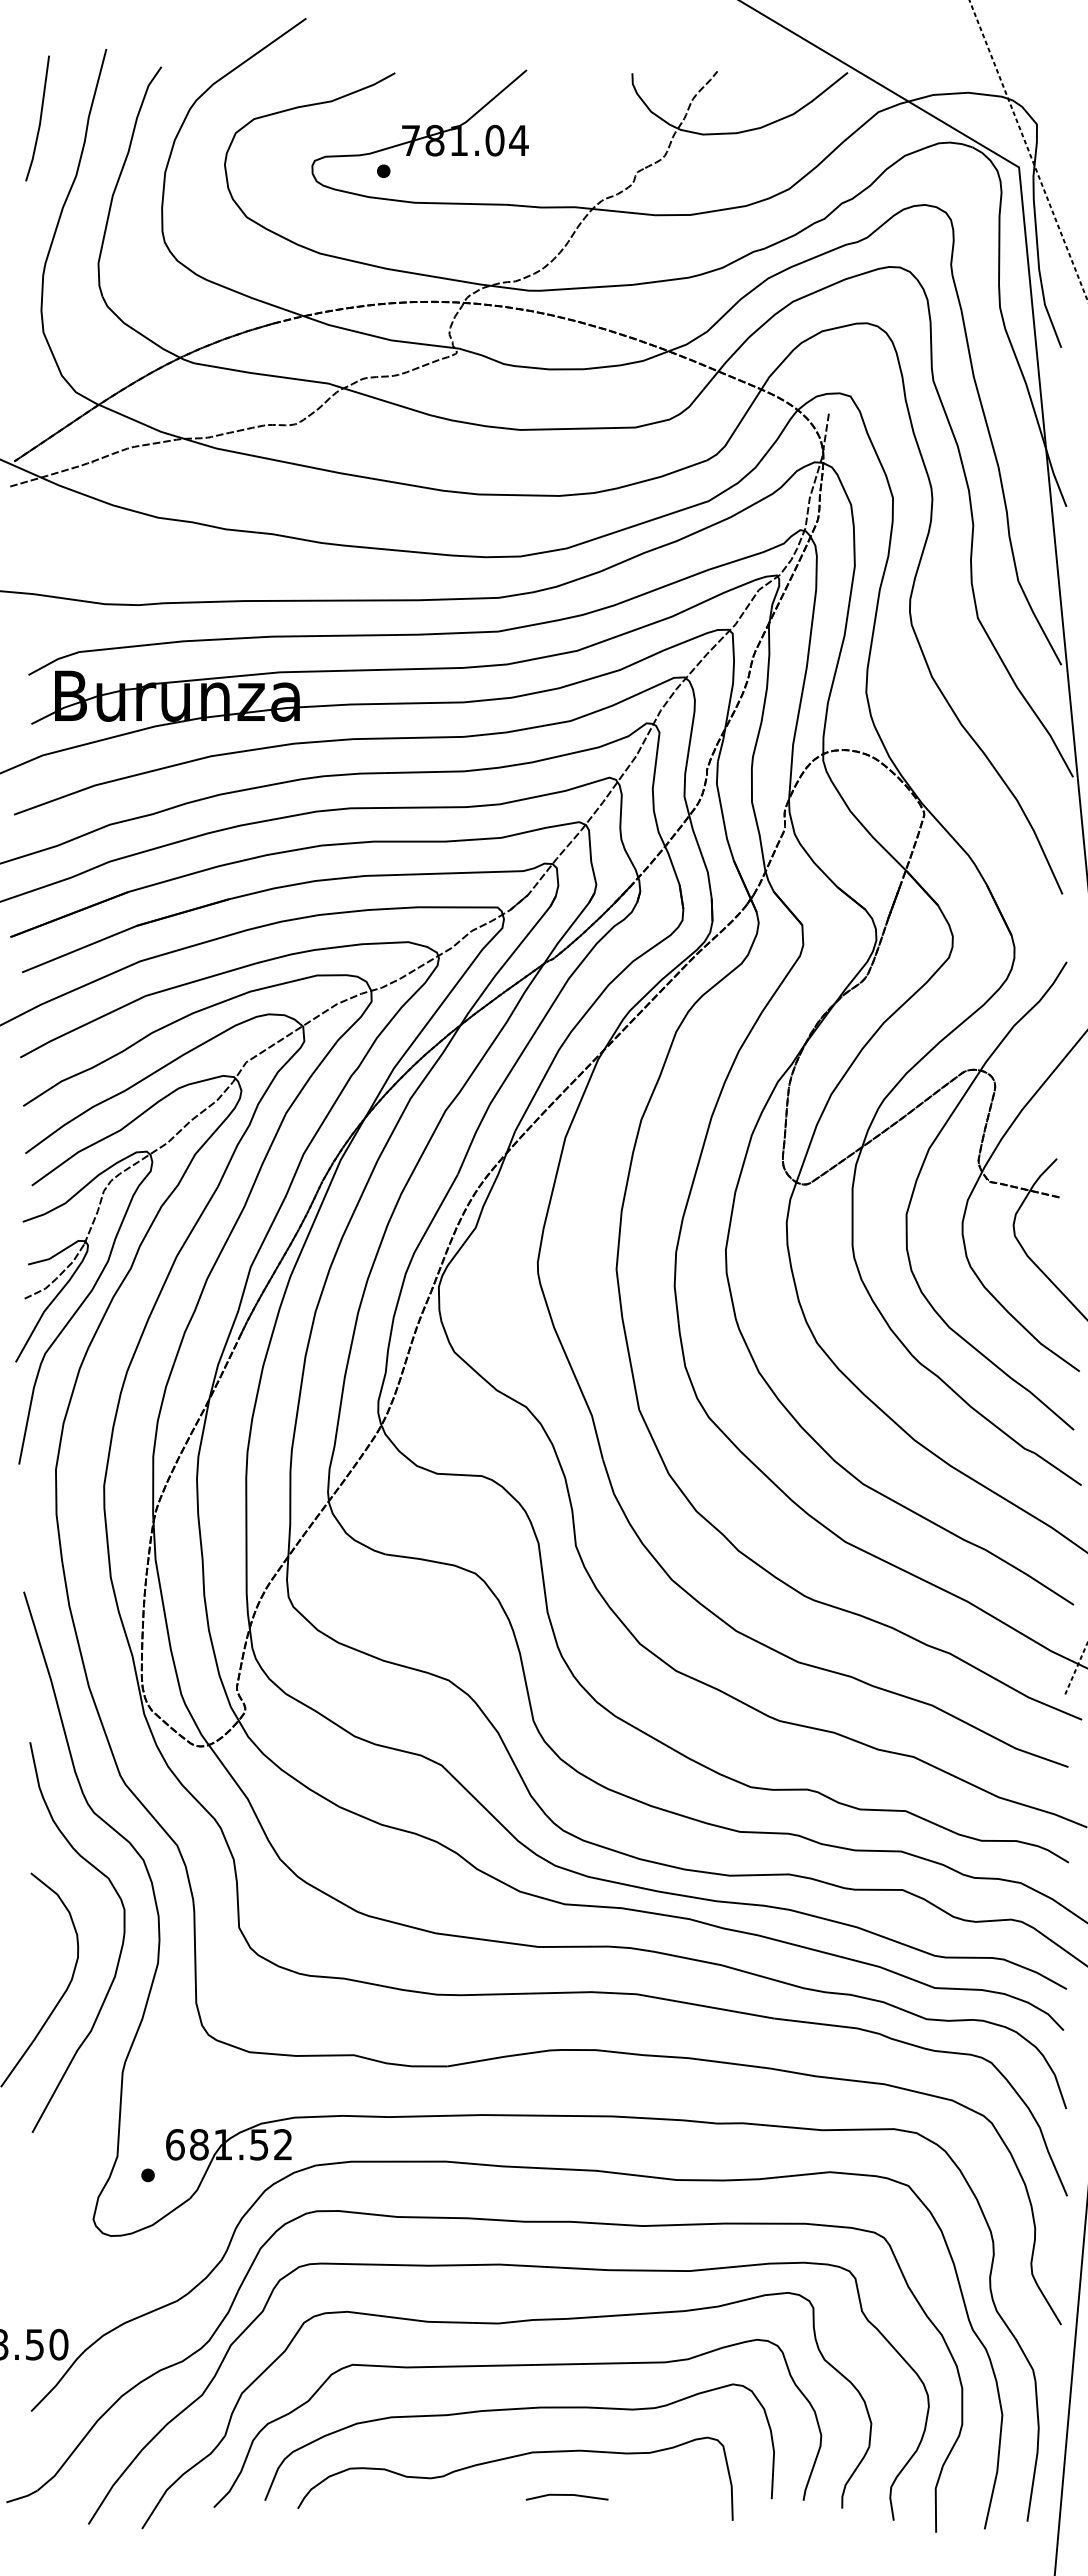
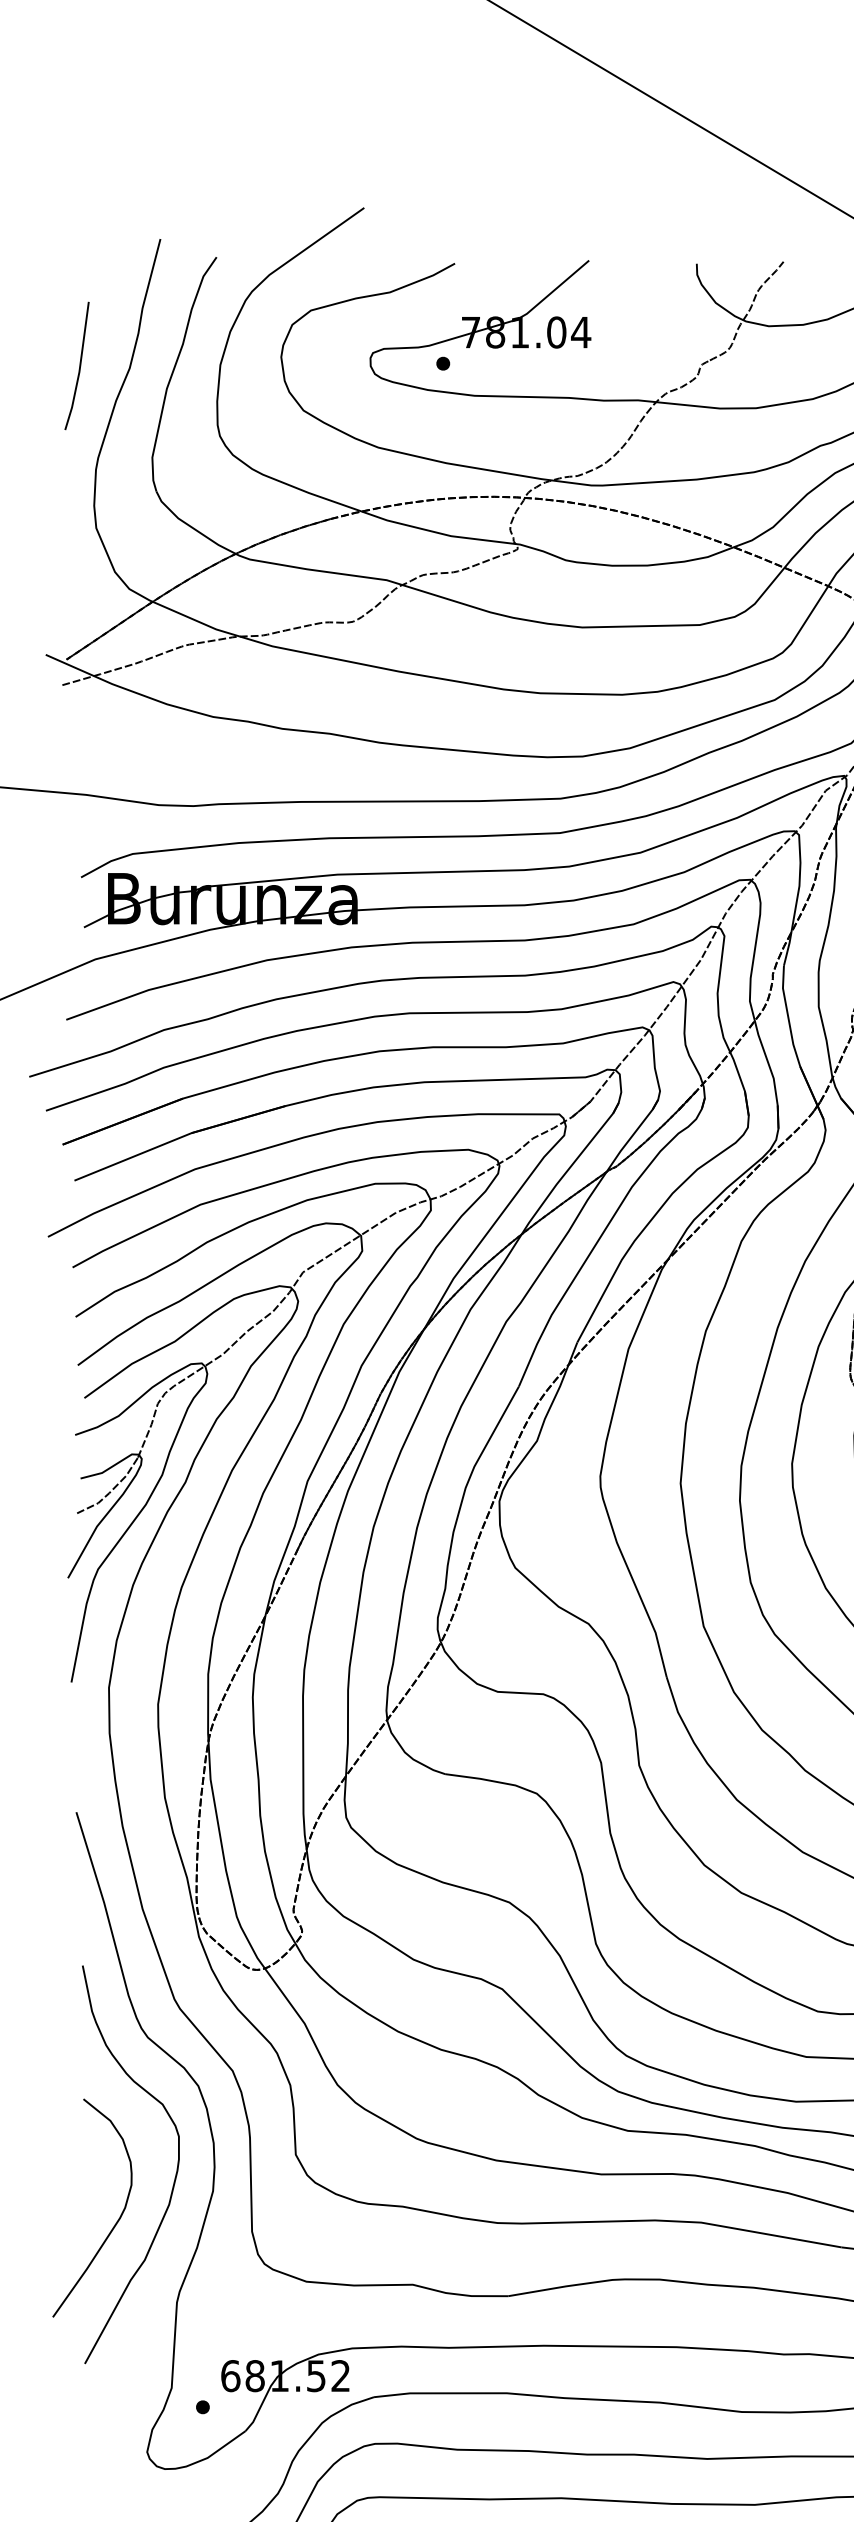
line: (39, 118) -> (78, 365), moved

